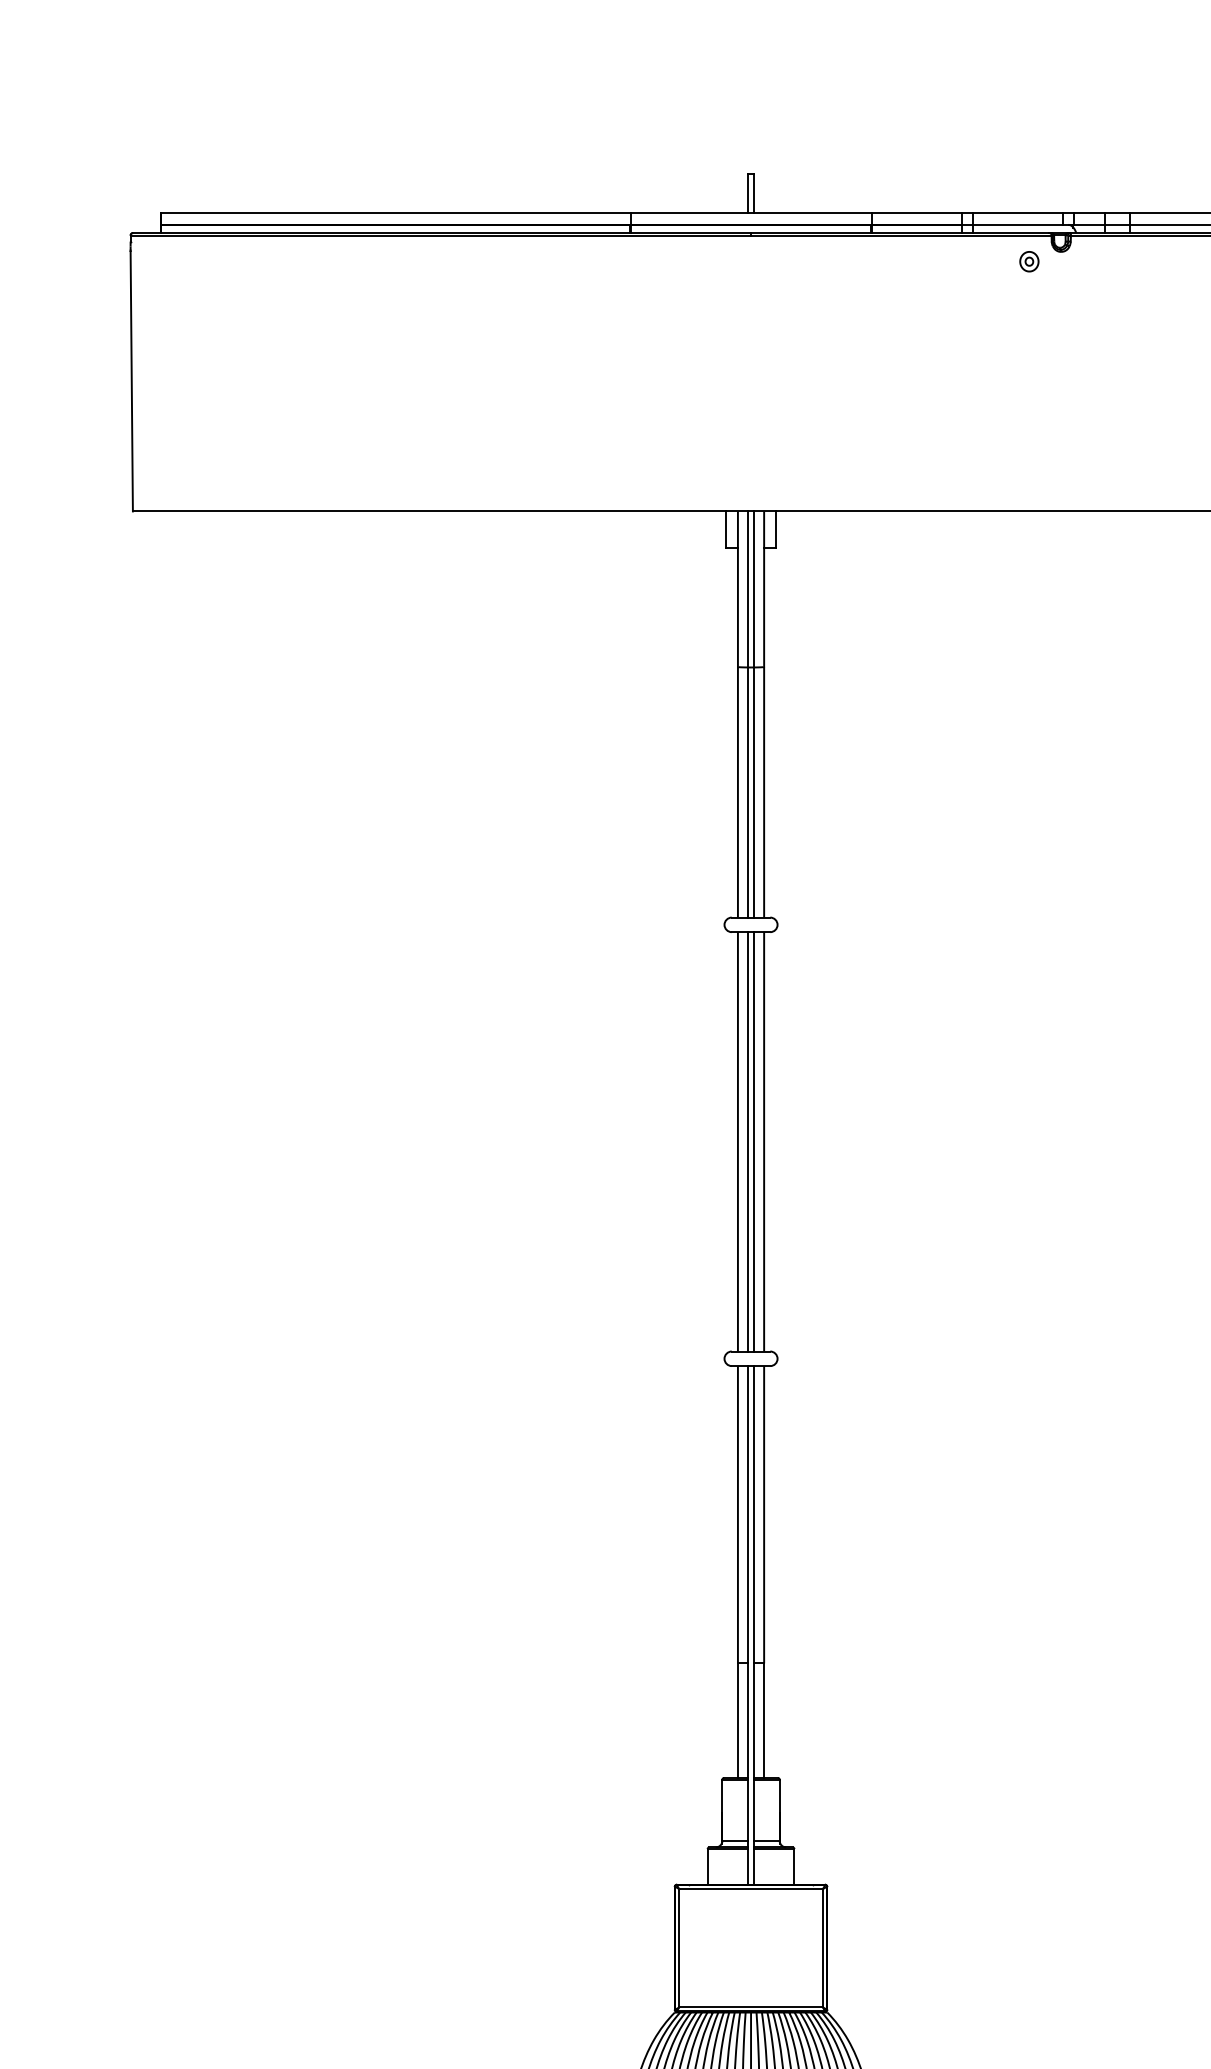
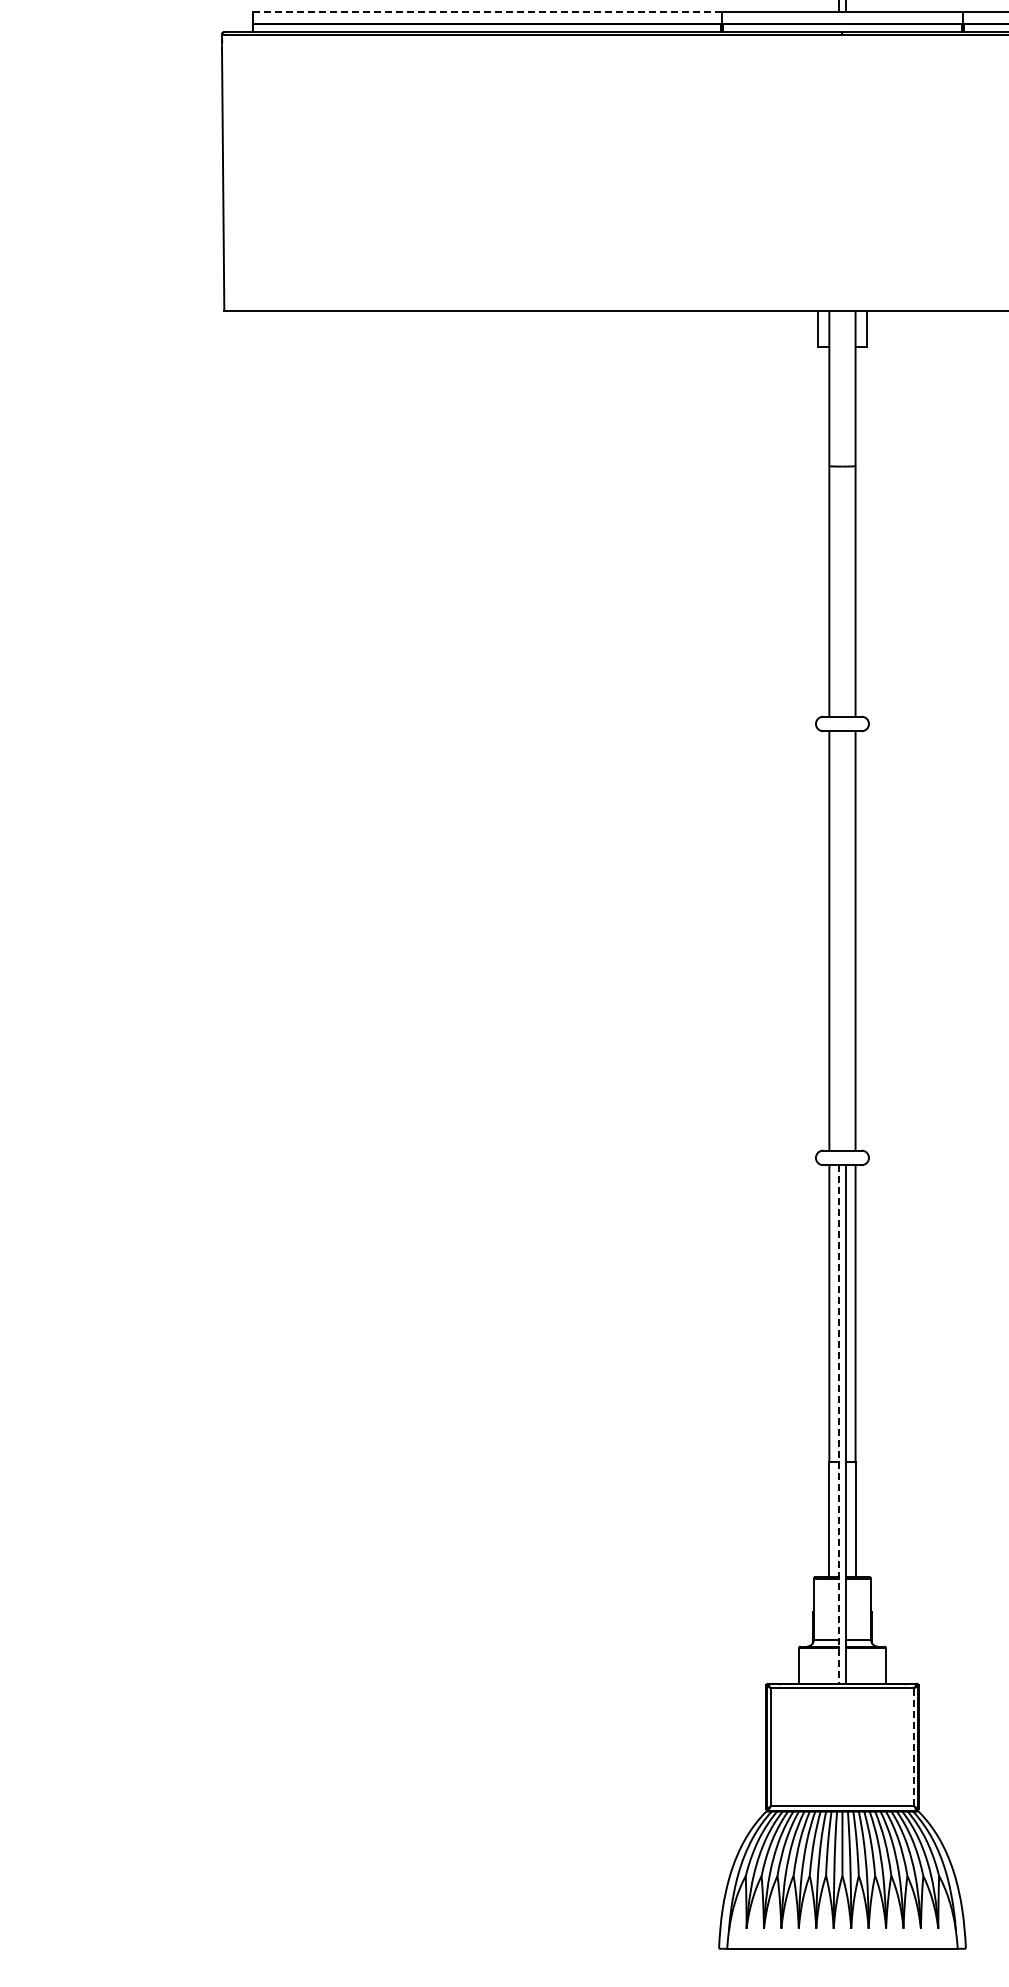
line: (395, 212) -> (486, 11), solid -> dashed
line: (747, 714) -> (838, 513), removed
line: (754, 714) -> (845, 513), removed
line: (747, 1141) -> (838, 940), removed
line: (754, 1141) -> (845, 940), removed
line: (747, 1625) -> (838, 1424), solid -> dashed
line: (822, 1947) -> (913, 1746), solid -> dashed

